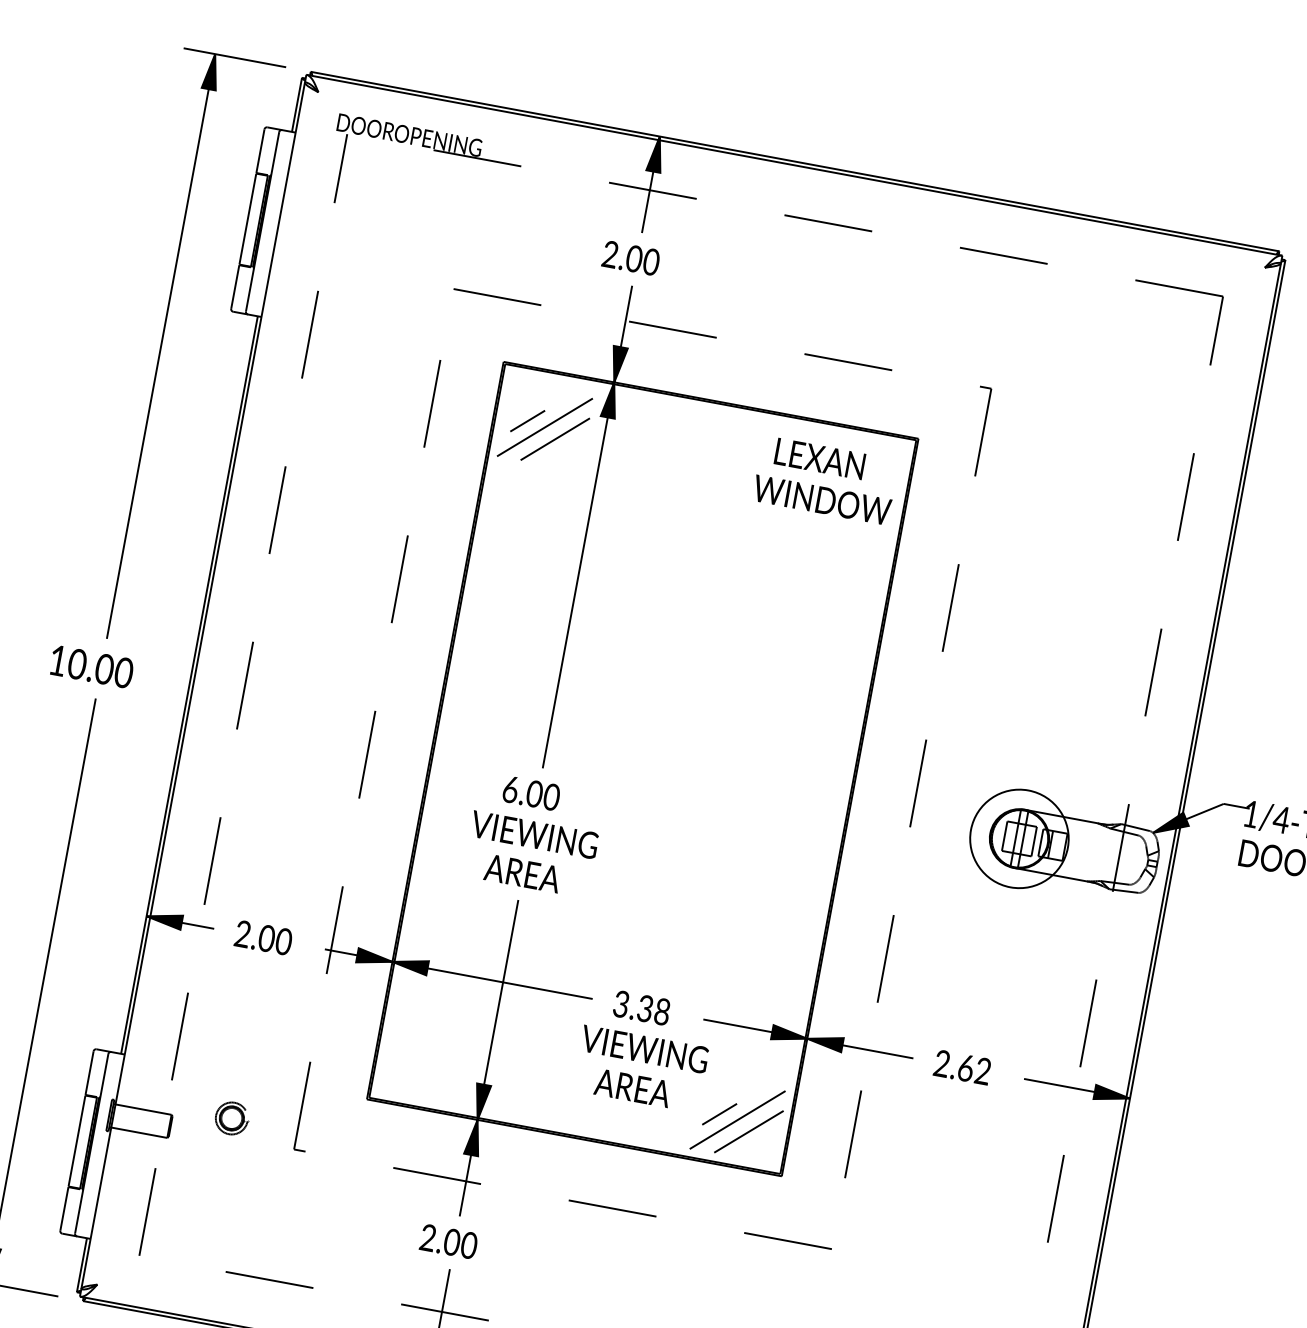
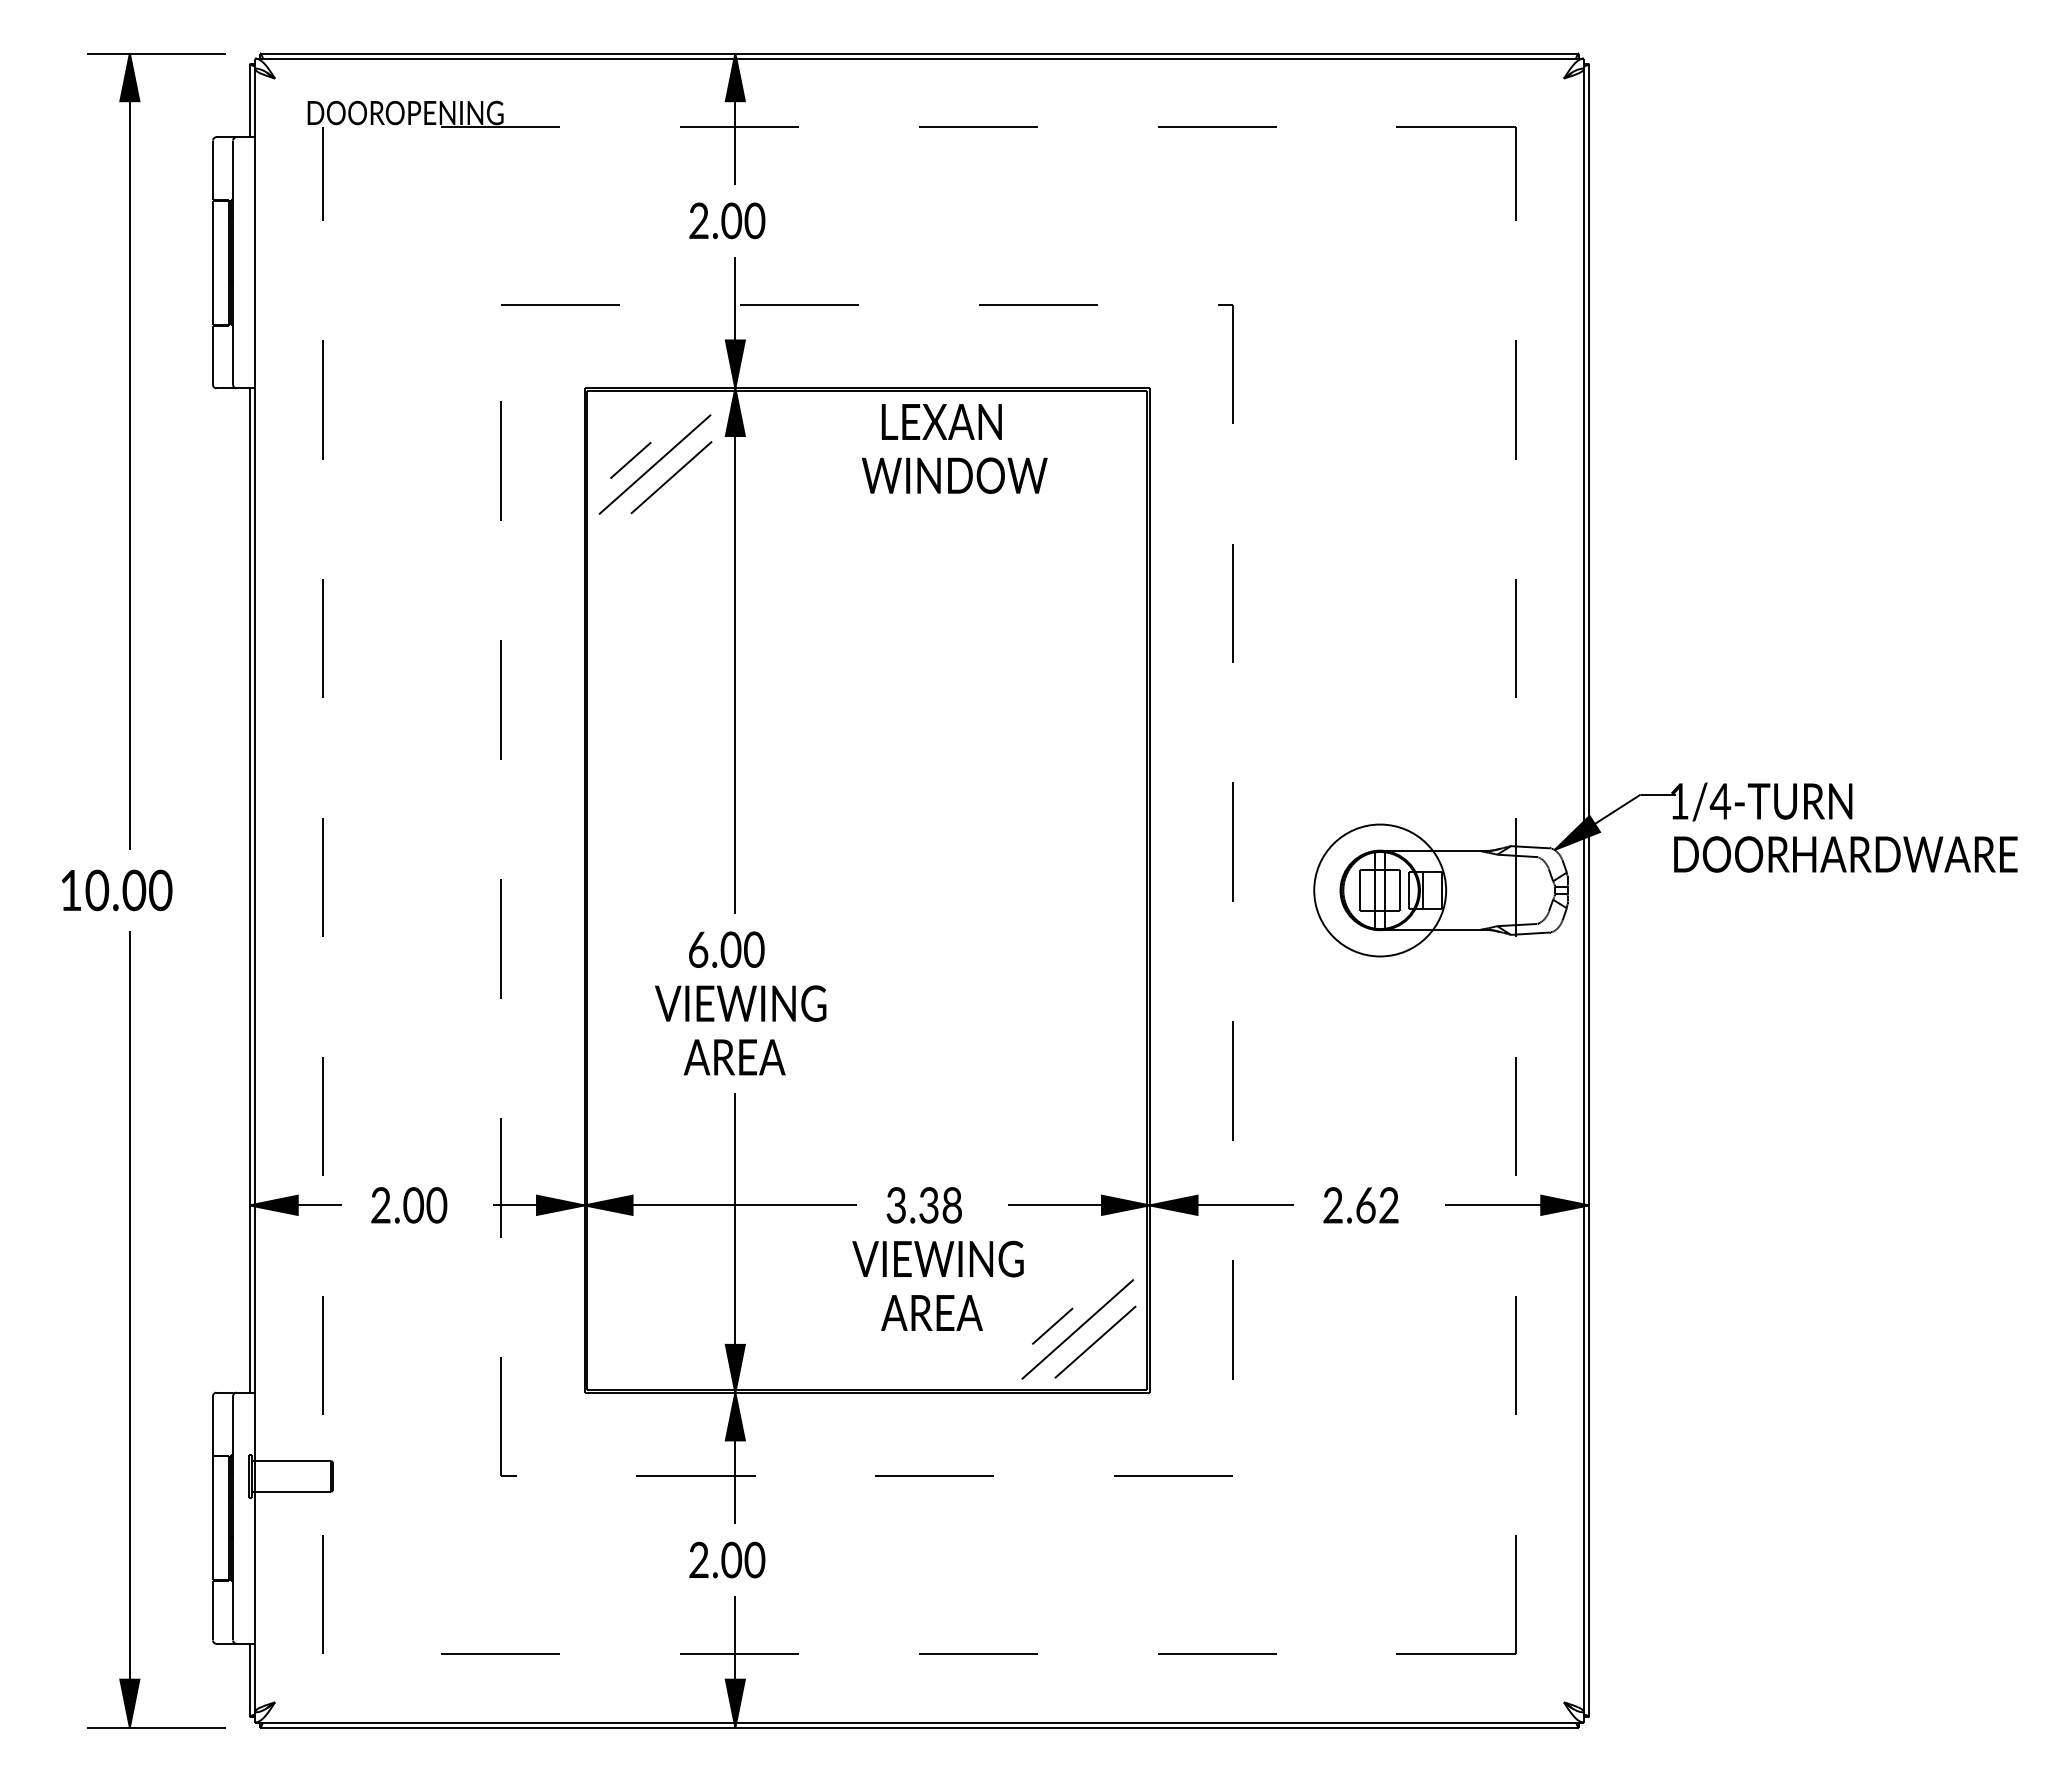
text: (825, 480) -> (954, 448), moved
part: (231, 1118) -> (411, 1450), removed

